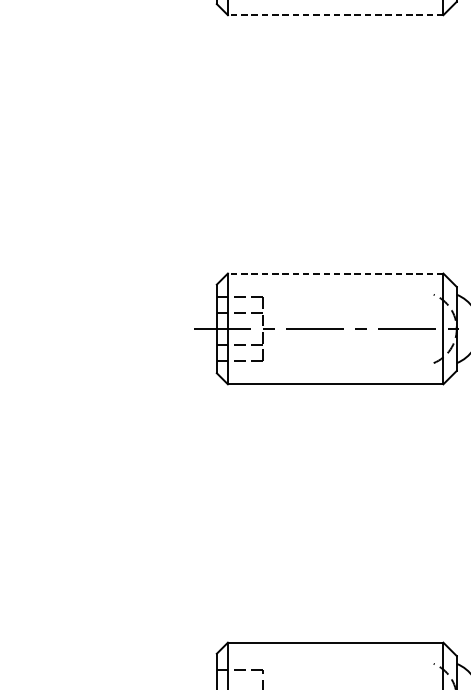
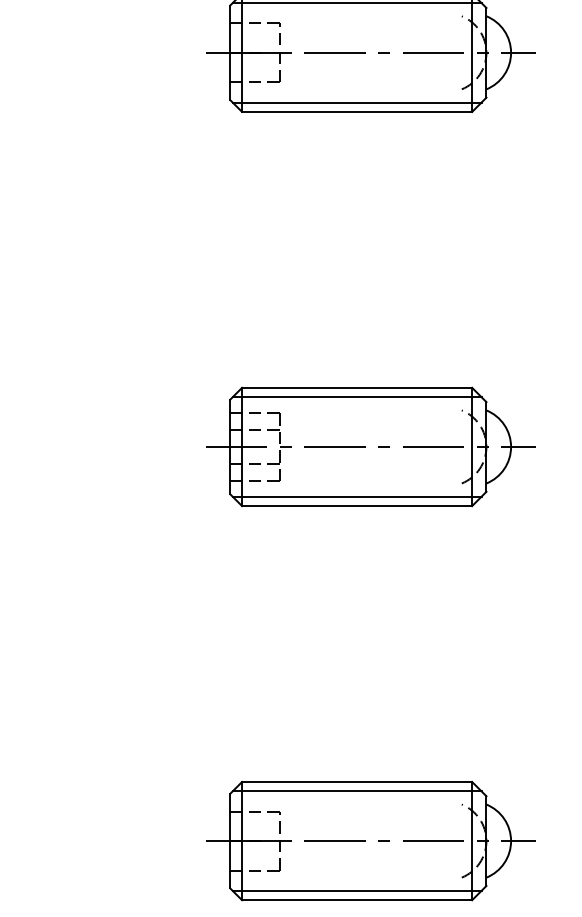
line: (335, 6) -> (356, 102), added
line: (335, 14) -> (356, 111), dashed -> solid
line: (335, 273) -> (356, 387), dashed -> solid
line: (335, 282) -> (356, 397), added
line: (335, 375) -> (356, 496), added
line: (335, 651) -> (356, 791), added

